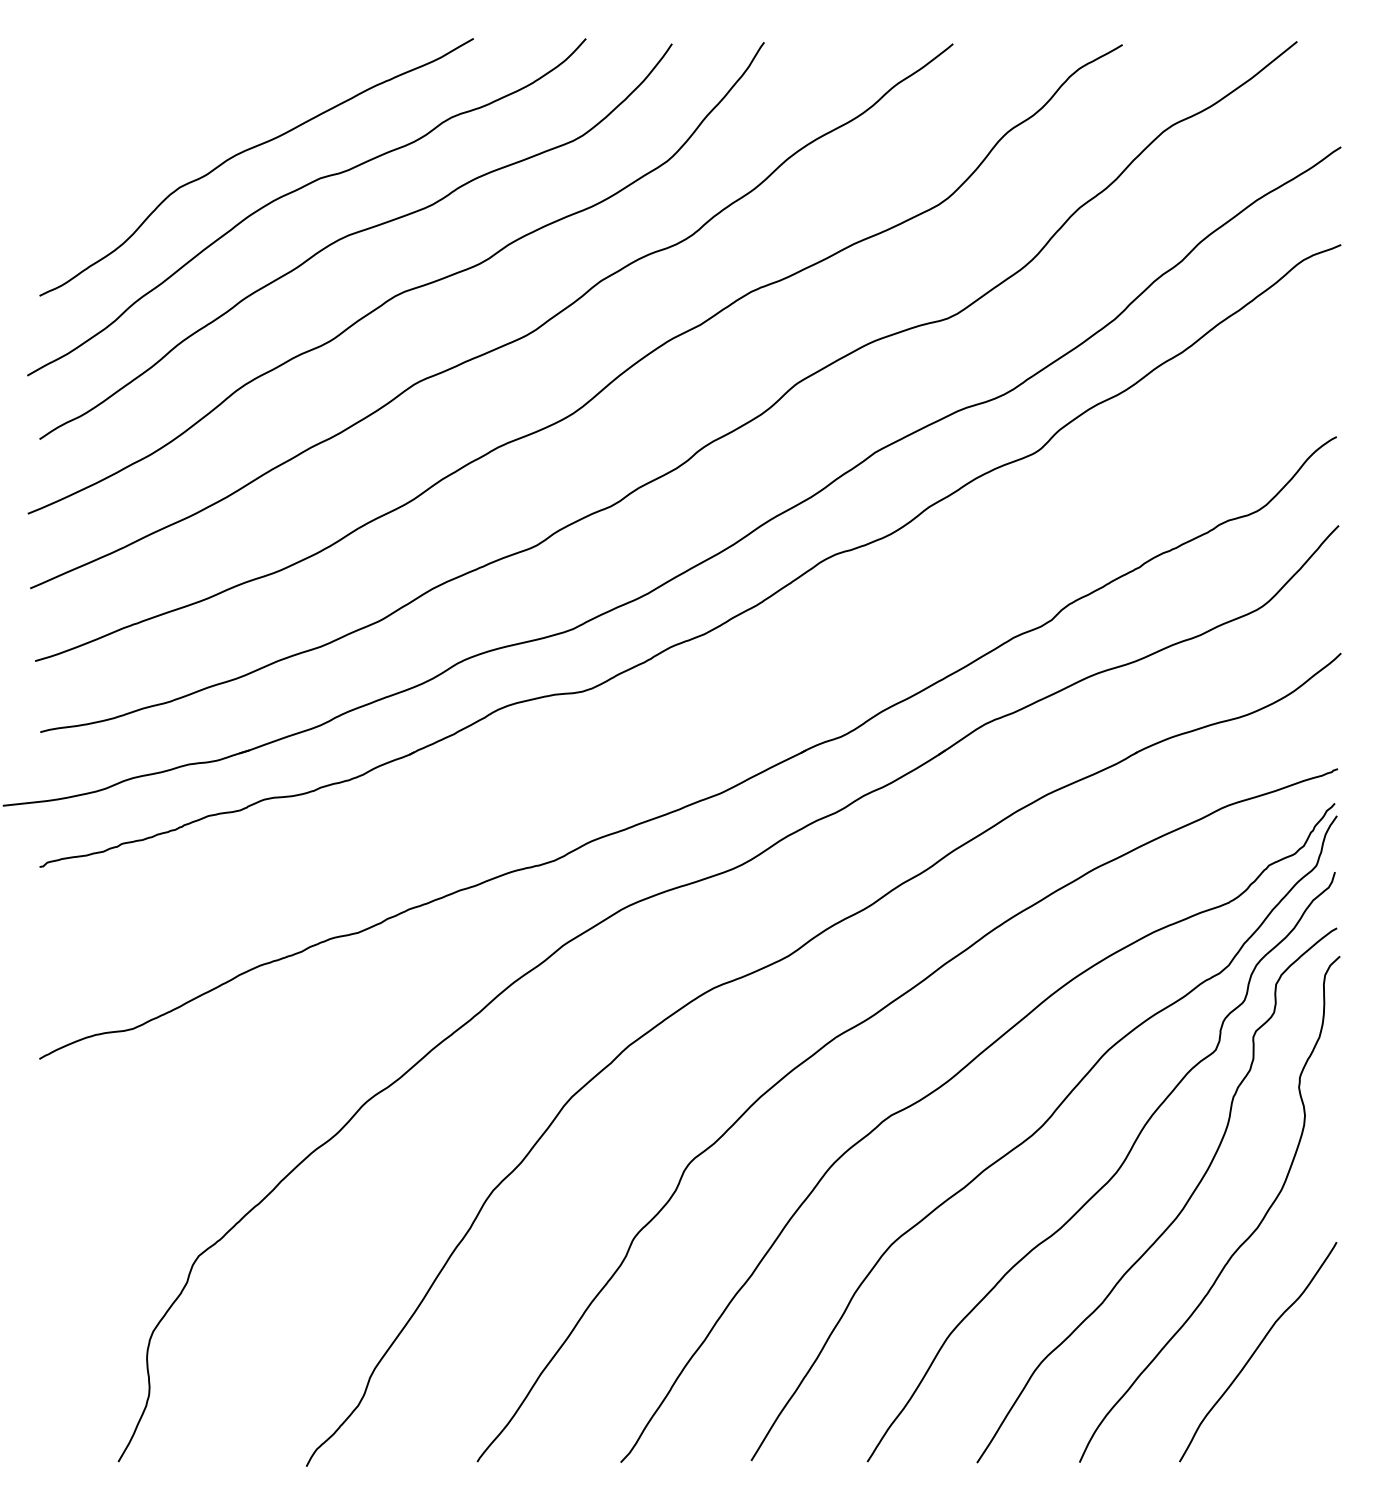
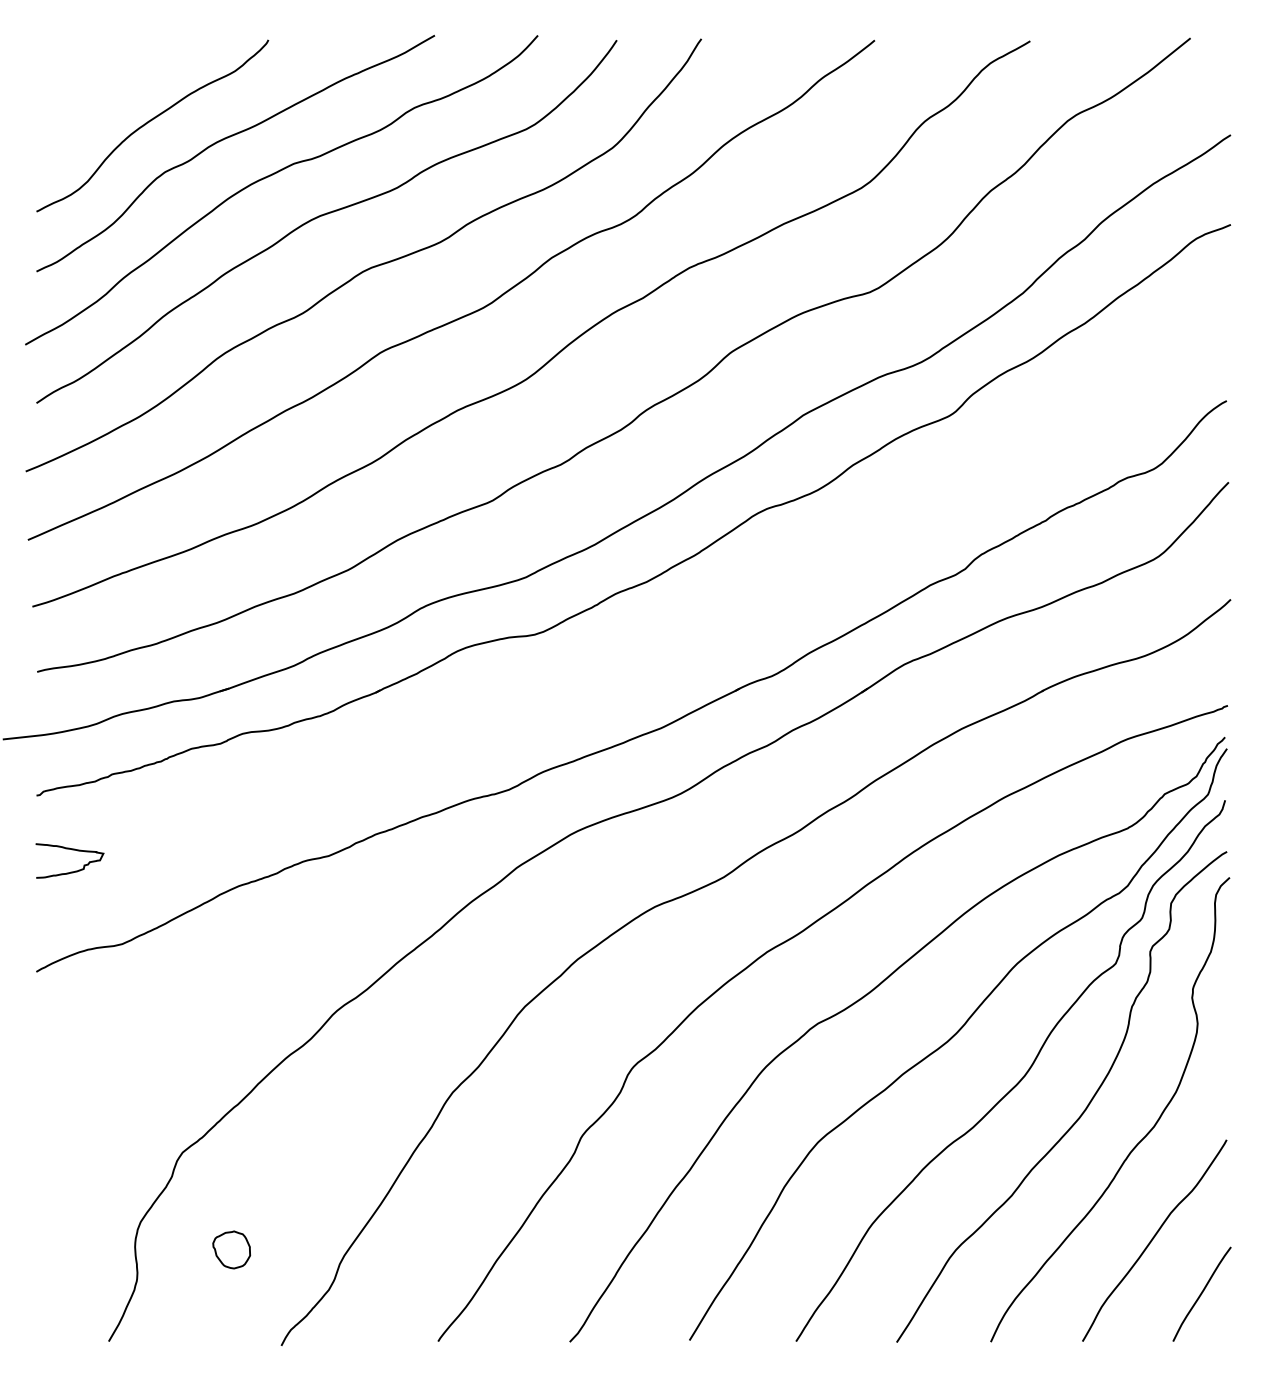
curve: (162, 133) -> (149, 122), added
curve: (78, 949) -> (72, 871), added
part: (252, 1362) -> (231, 1250), added
curve: (1309, 1410) -> (1201, 1294), added

